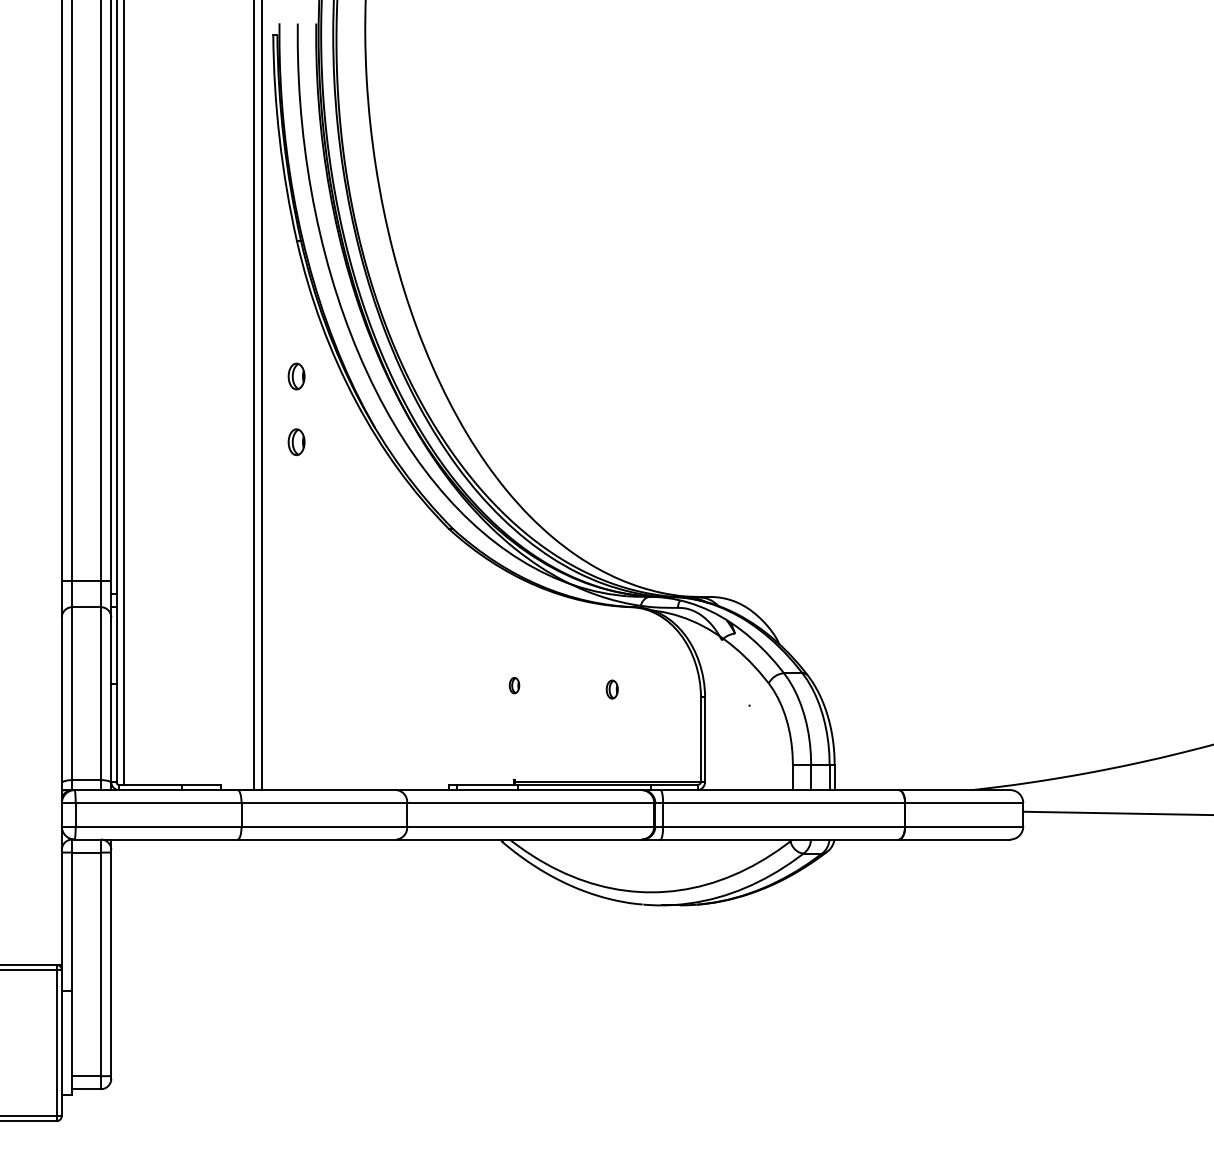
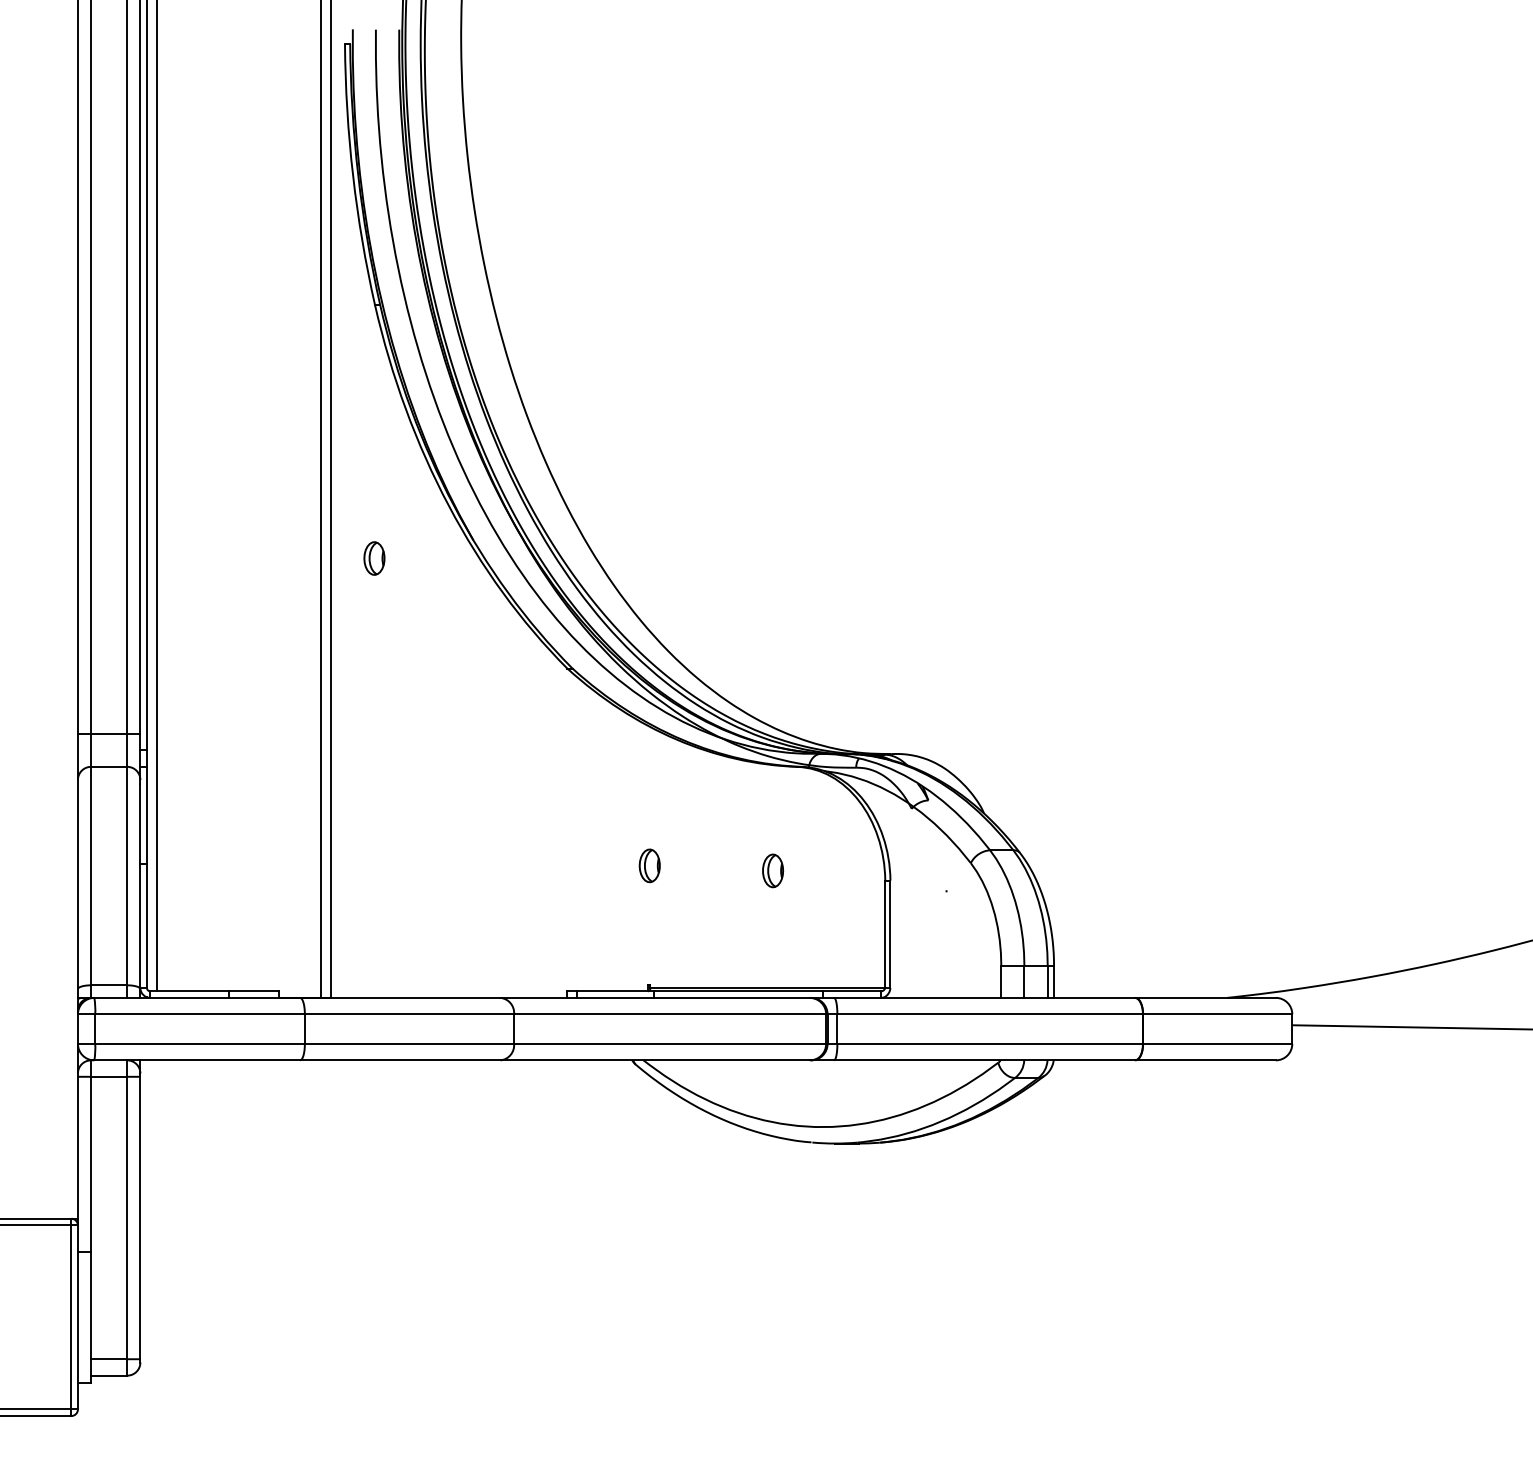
part: (296, 376) -> (374, 475), removed
part: (514, 685) -> (649, 865), size x1.67
part: (612, 689) -> (773, 870), size x1.43

